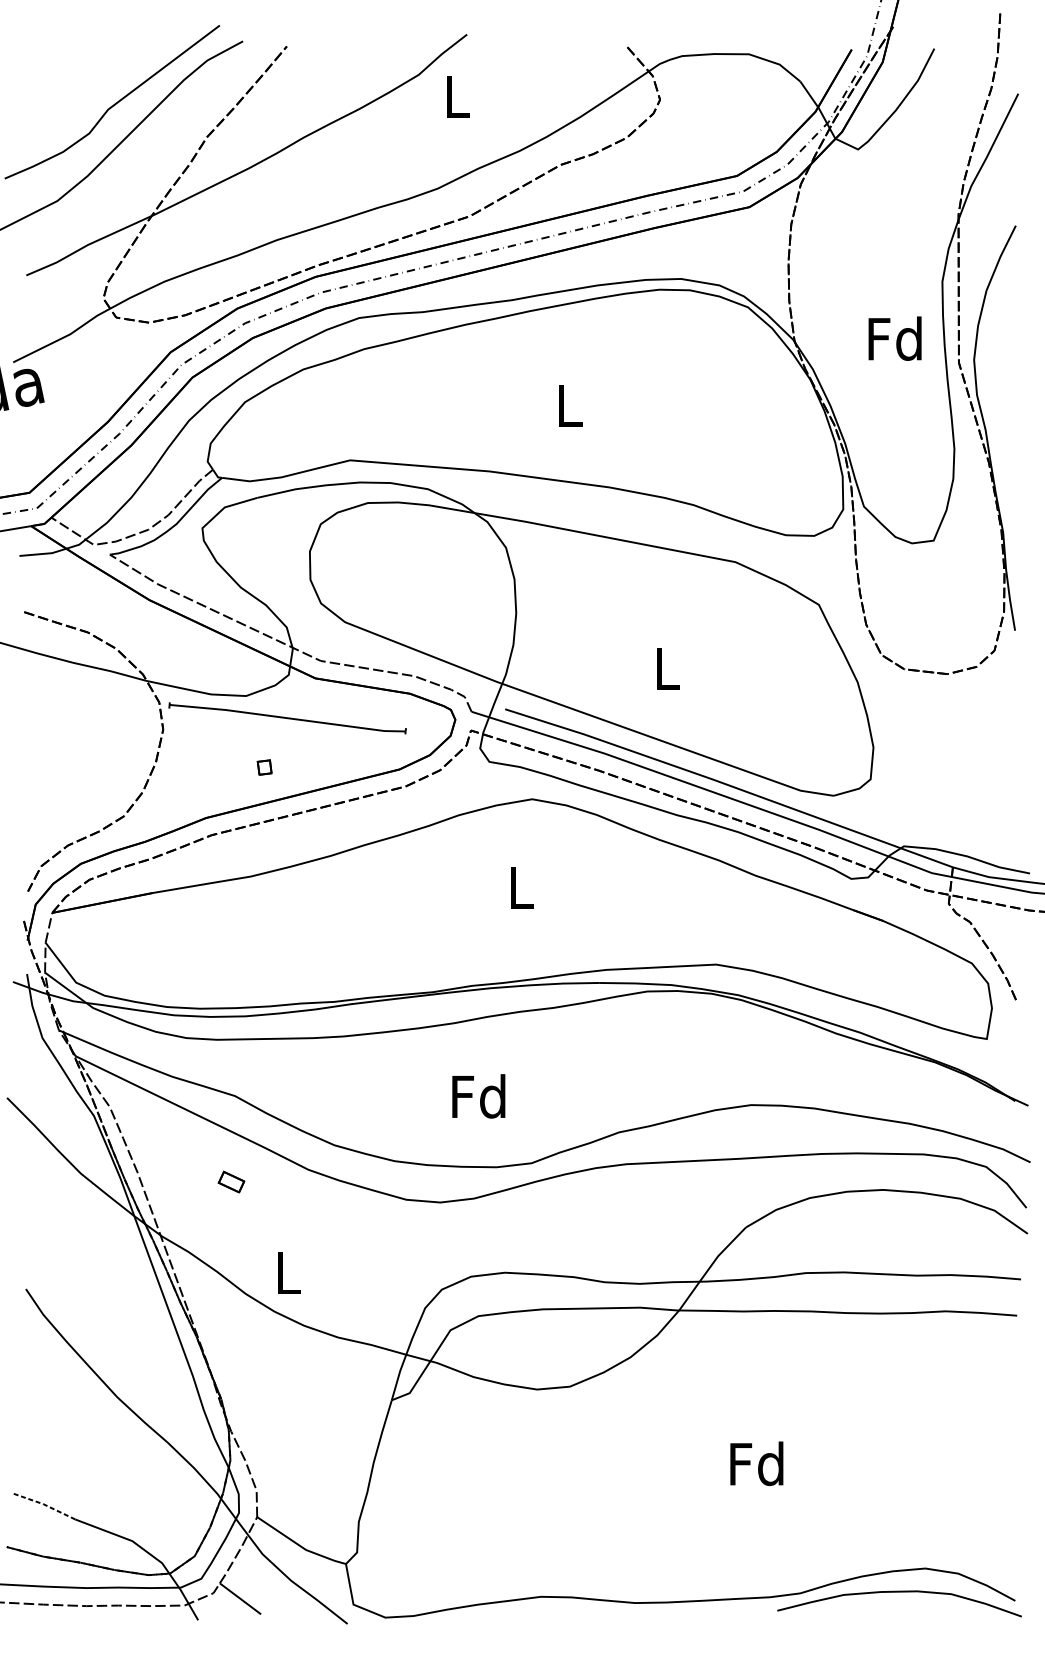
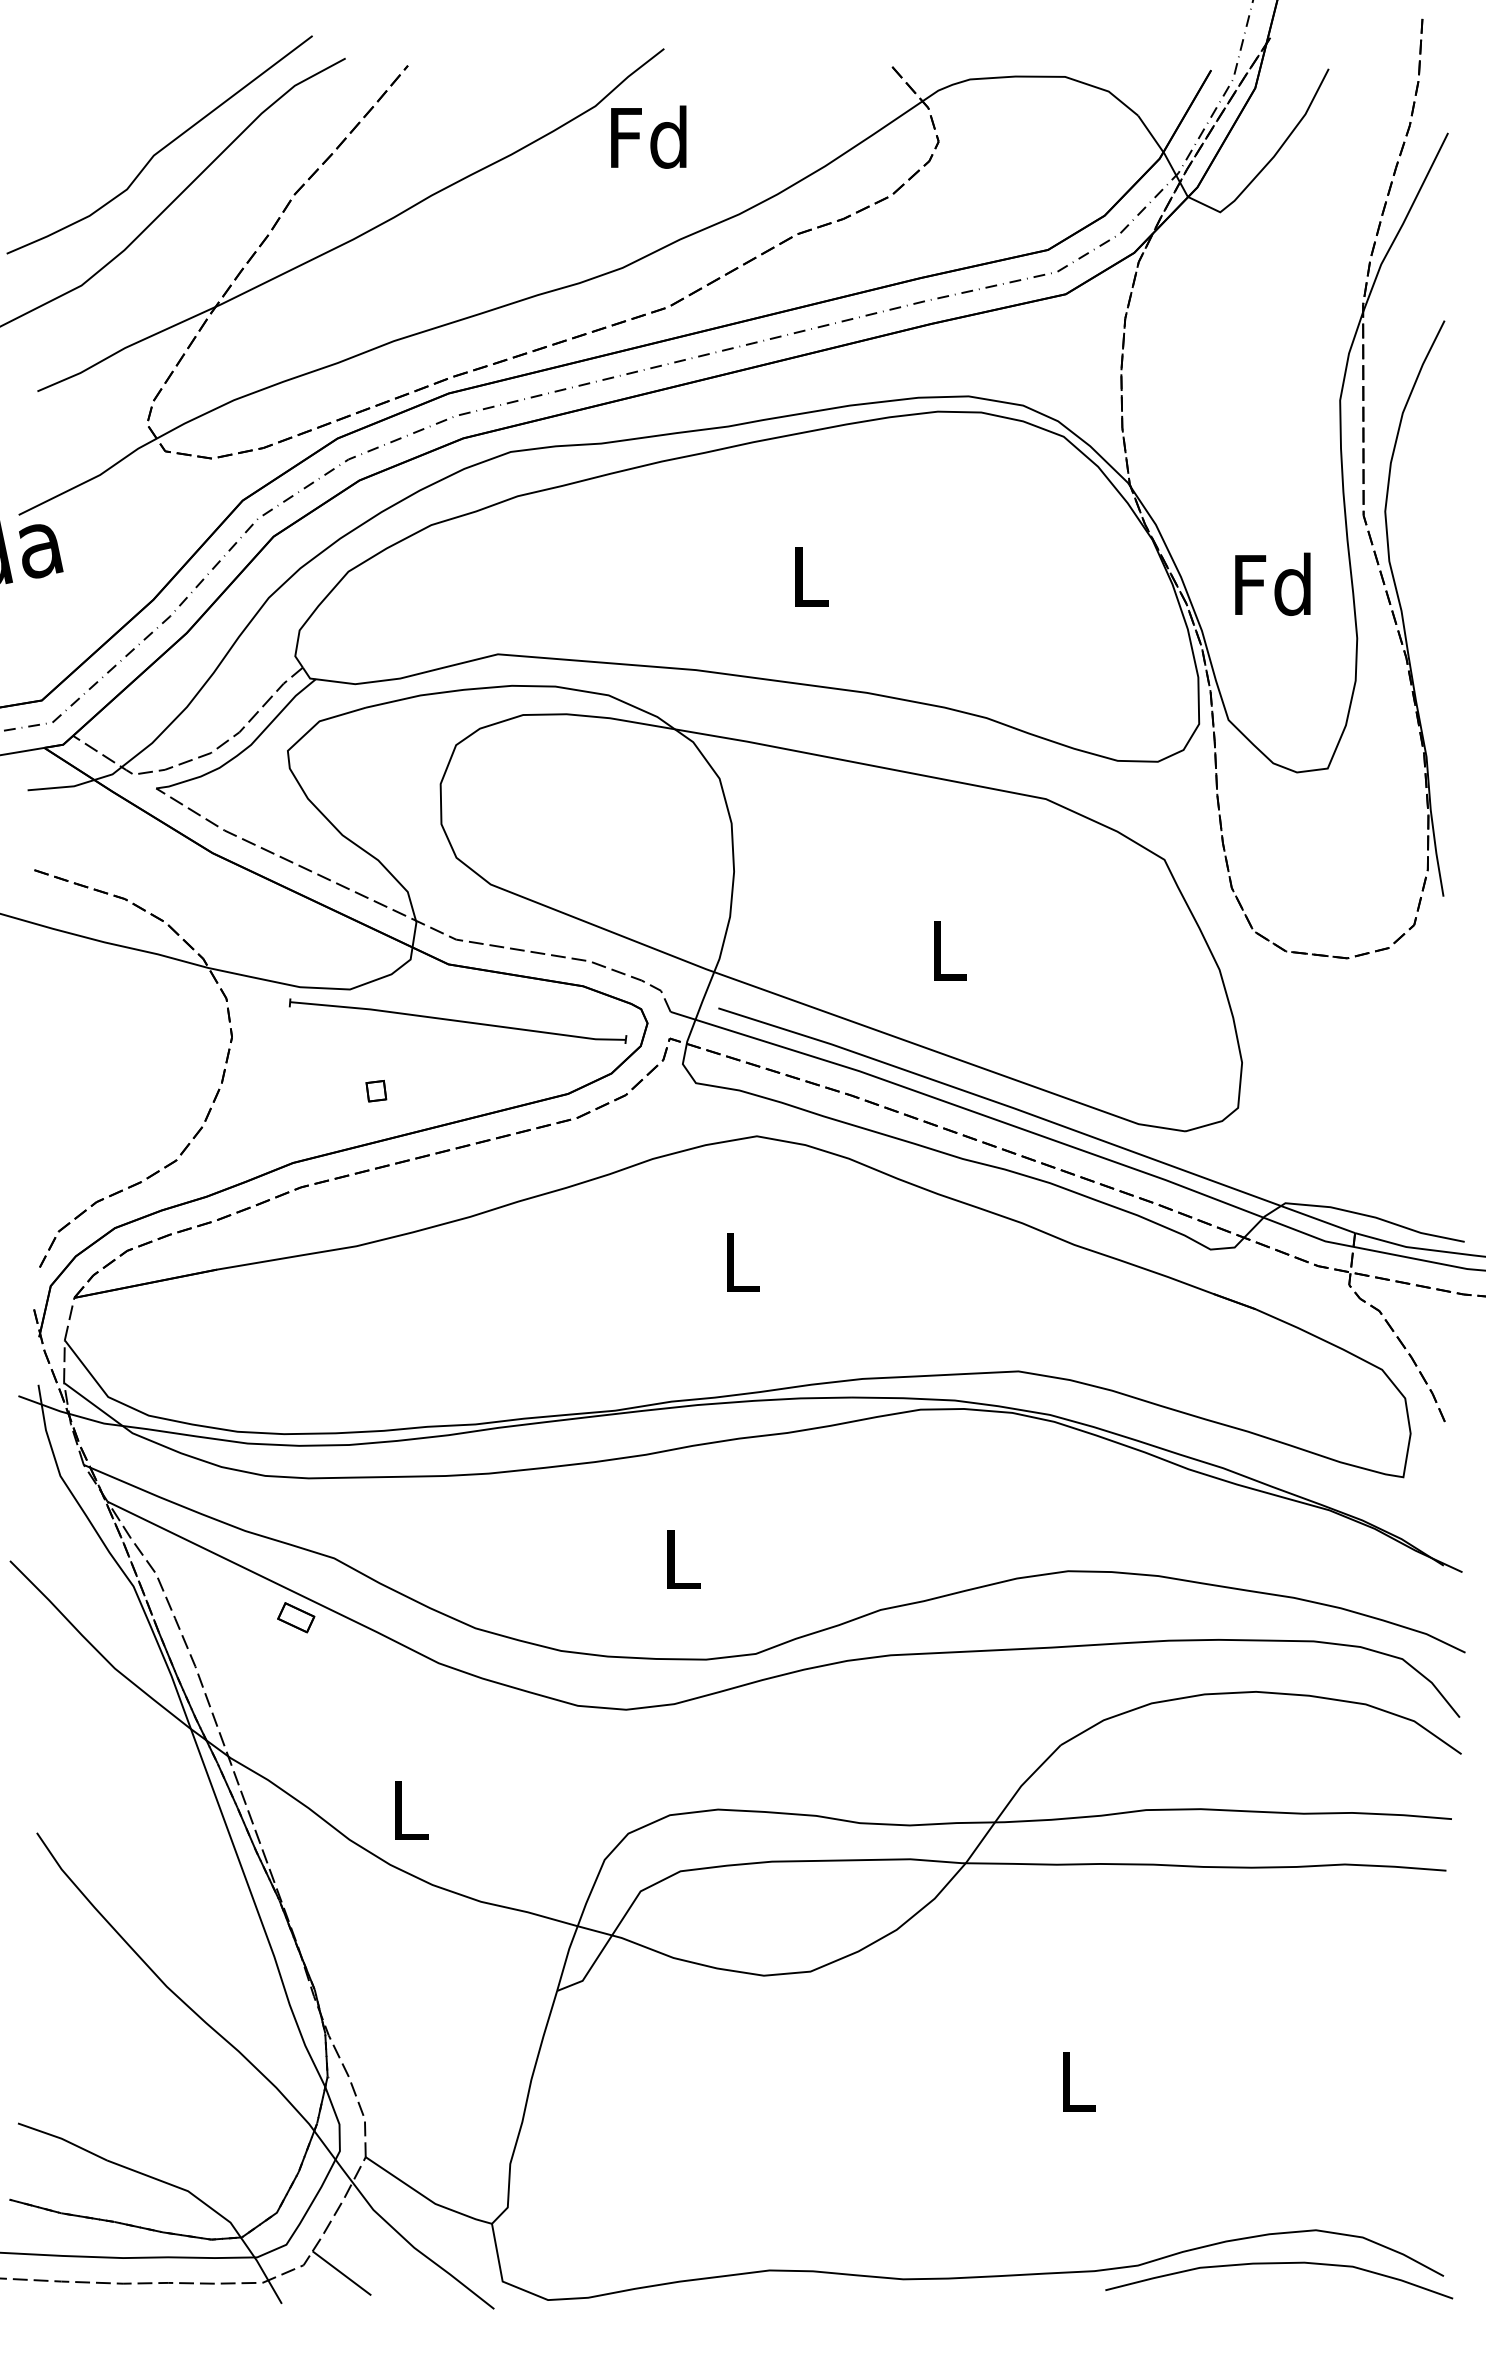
text: (456, 96) -> (648, 136), L -> Fd
text: (894, 338) -> (1272, 583), moved
part: (287, 717) -> (457, 1020), moved
text: (478, 1096) -> (680, 1558), Fd -> L
part: (231, 1181) -> (296, 1617), moved
text: (756, 1463) -> (1075, 2080), Fd -> L
line: (43, 1504) -> (62, 2139), dashed -> solid

